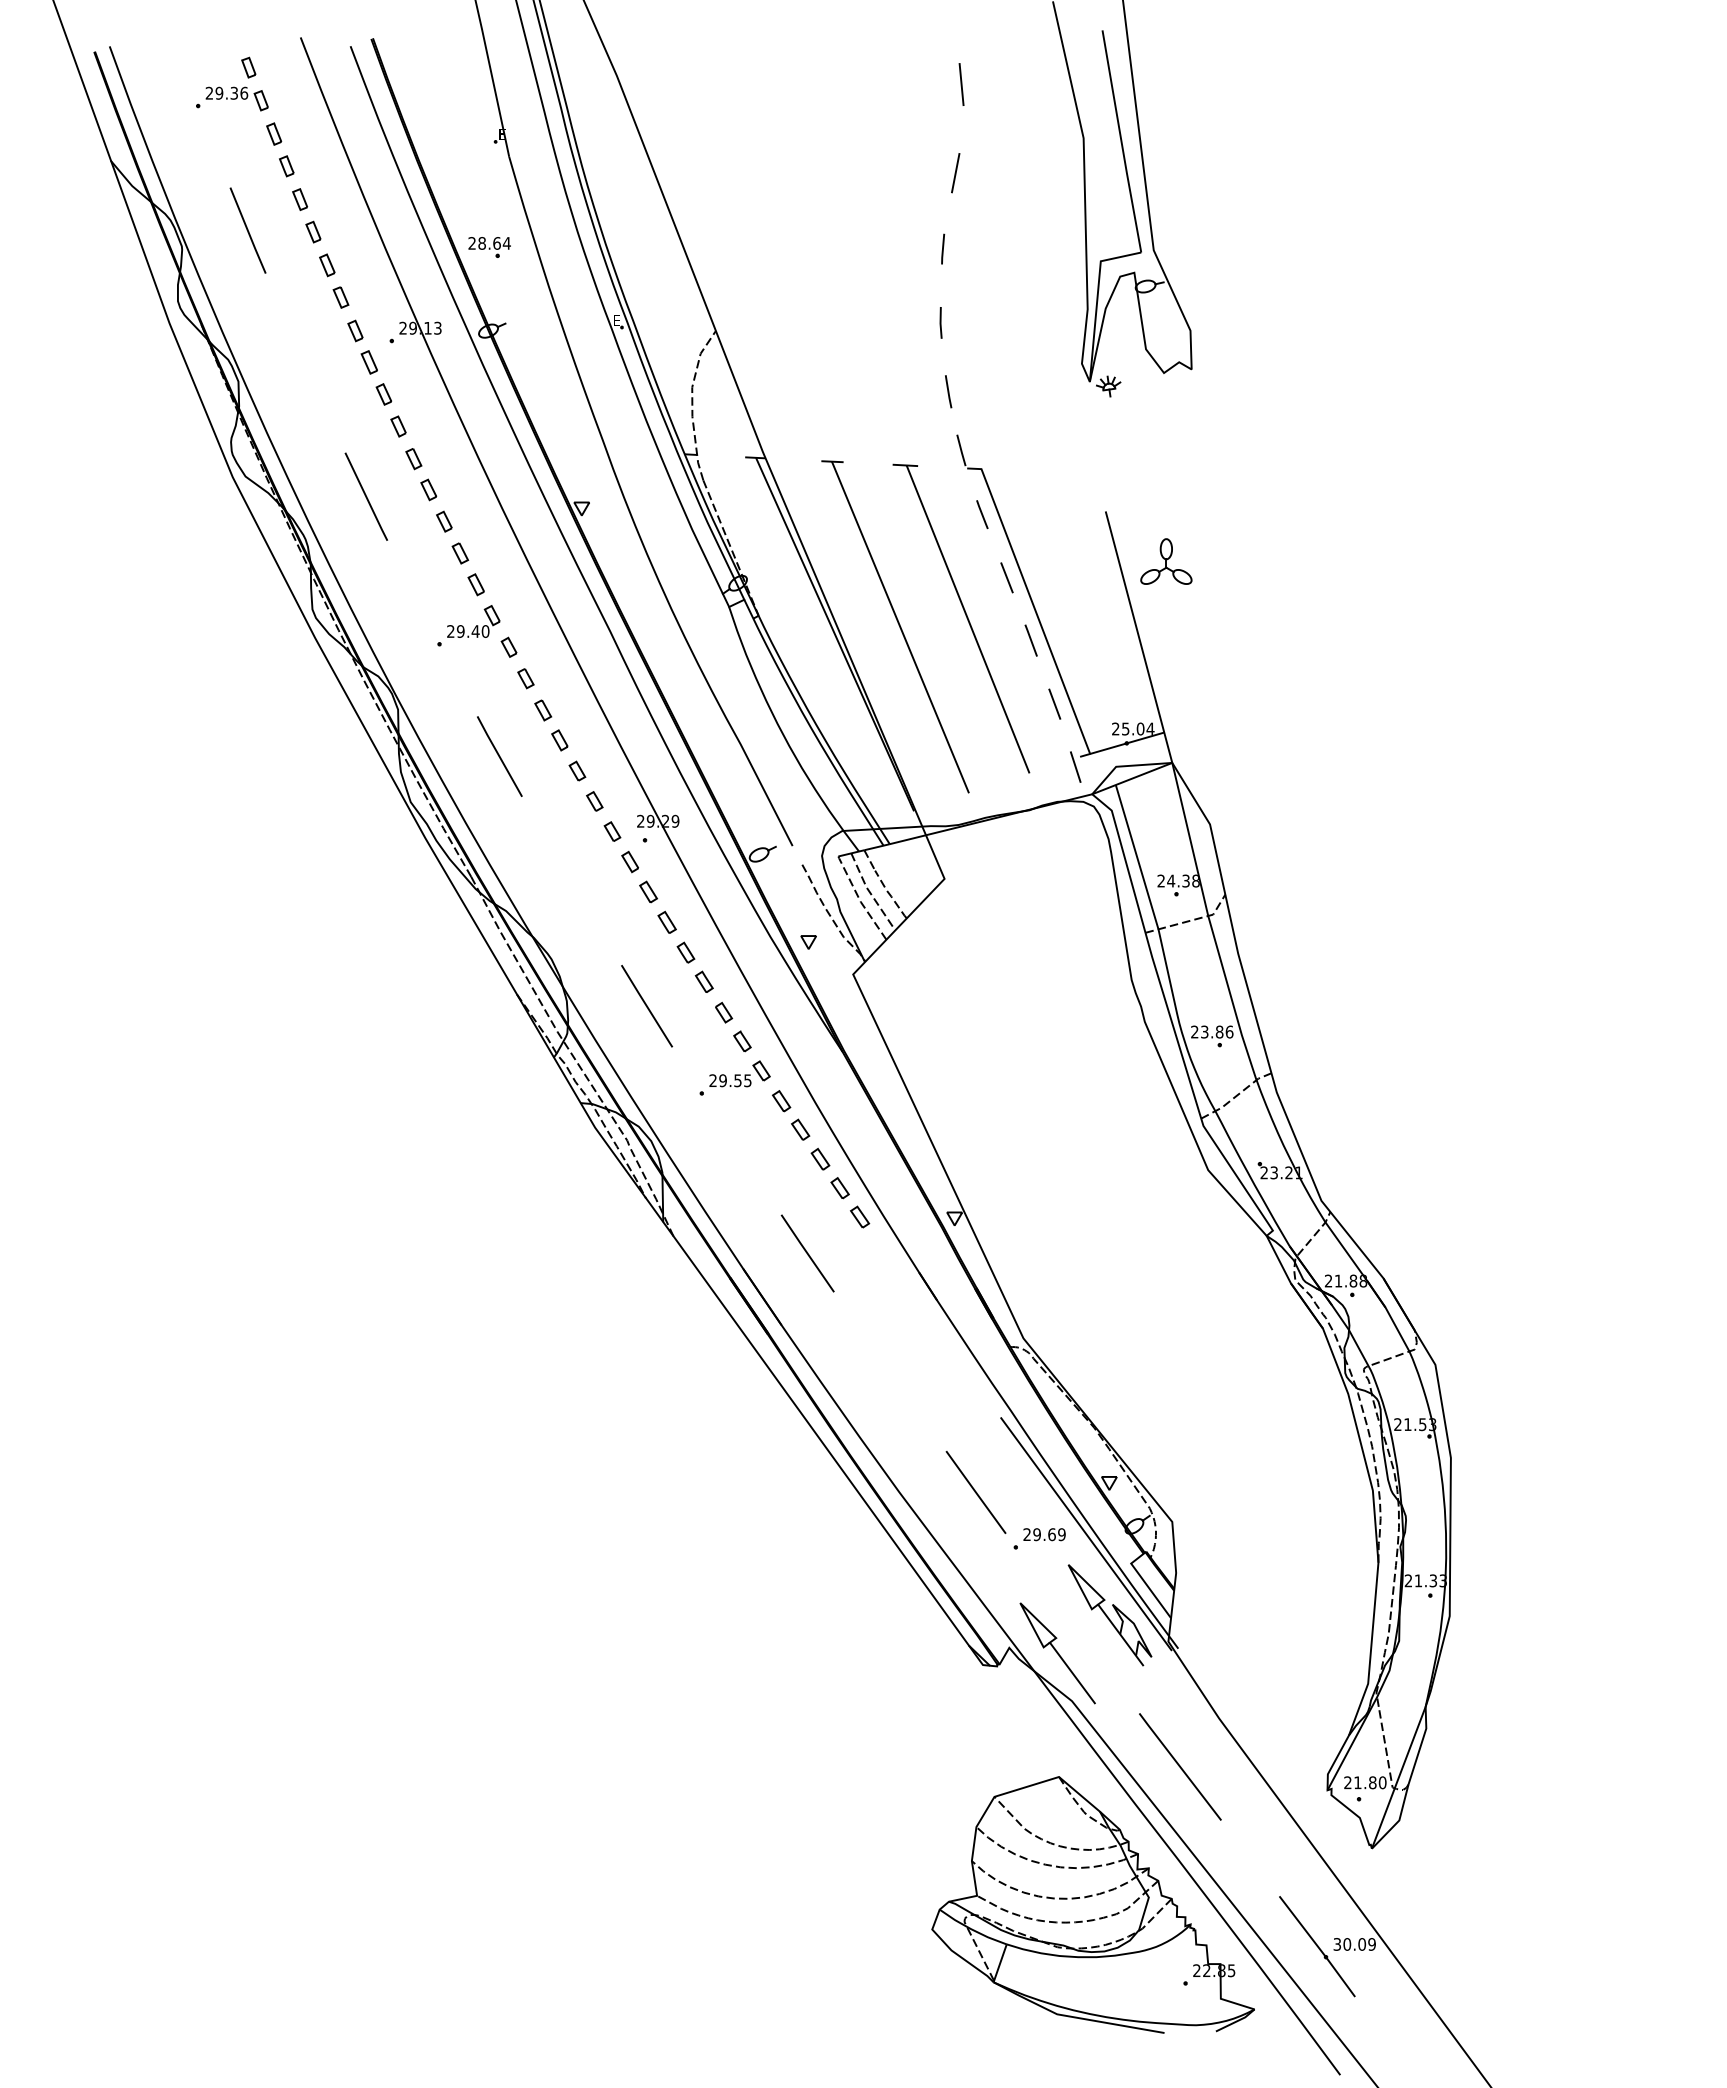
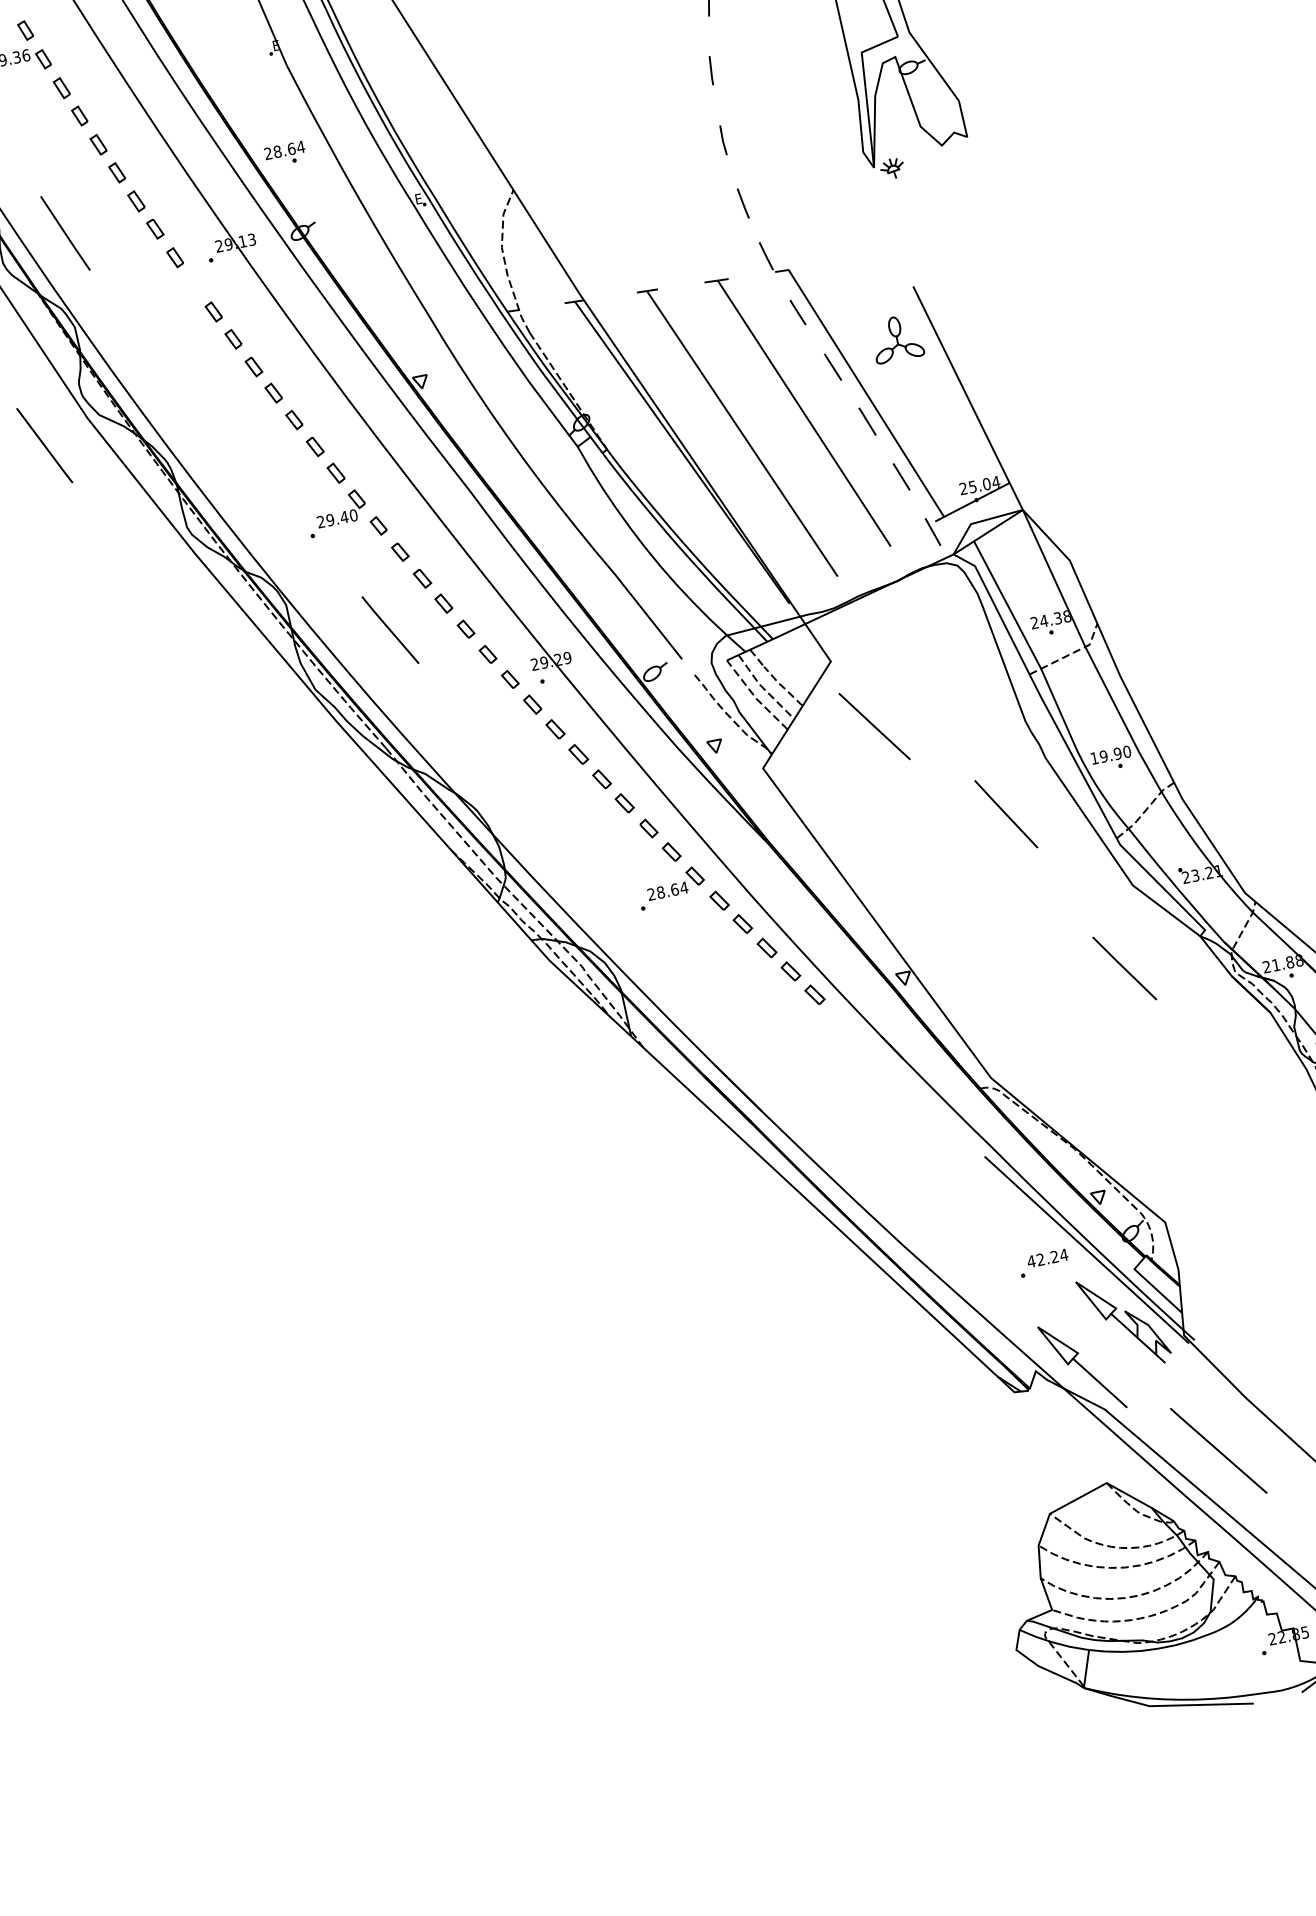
line: (247, 230) -> (64, 233), moved
part: (368, 362) -> (193, 284), removed
line: (366, 496) -> (44, 445), moved
part: (1166, 561) -> (897, 338), moved
line: (647, 1006) -> (1006, 814), moved
text: (1212, 1031) -> (1111, 754), 23.86 -> 19.90
text: (735, 1080) -> (672, 890), 29.55 -> 28.64
line: (807, 1253) -> (1124, 968), moved
line: (975, 1492) -> (874, 726), moved
text: (1044, 1534) -> (1047, 1258), 29.69 -> 42.24

